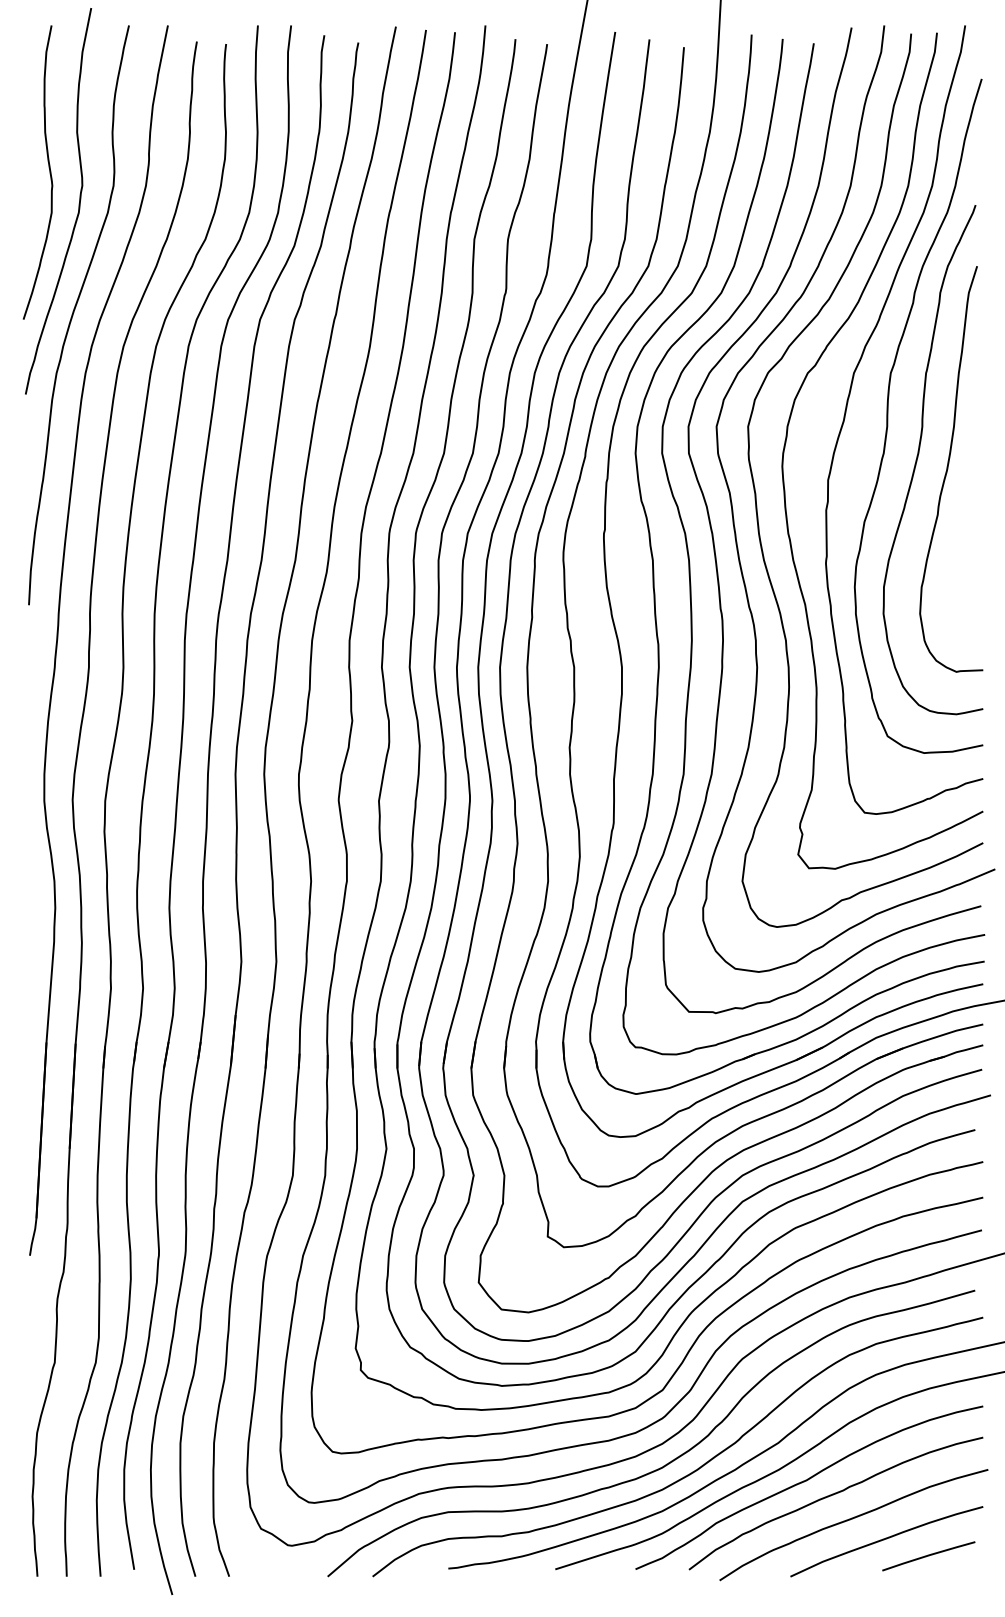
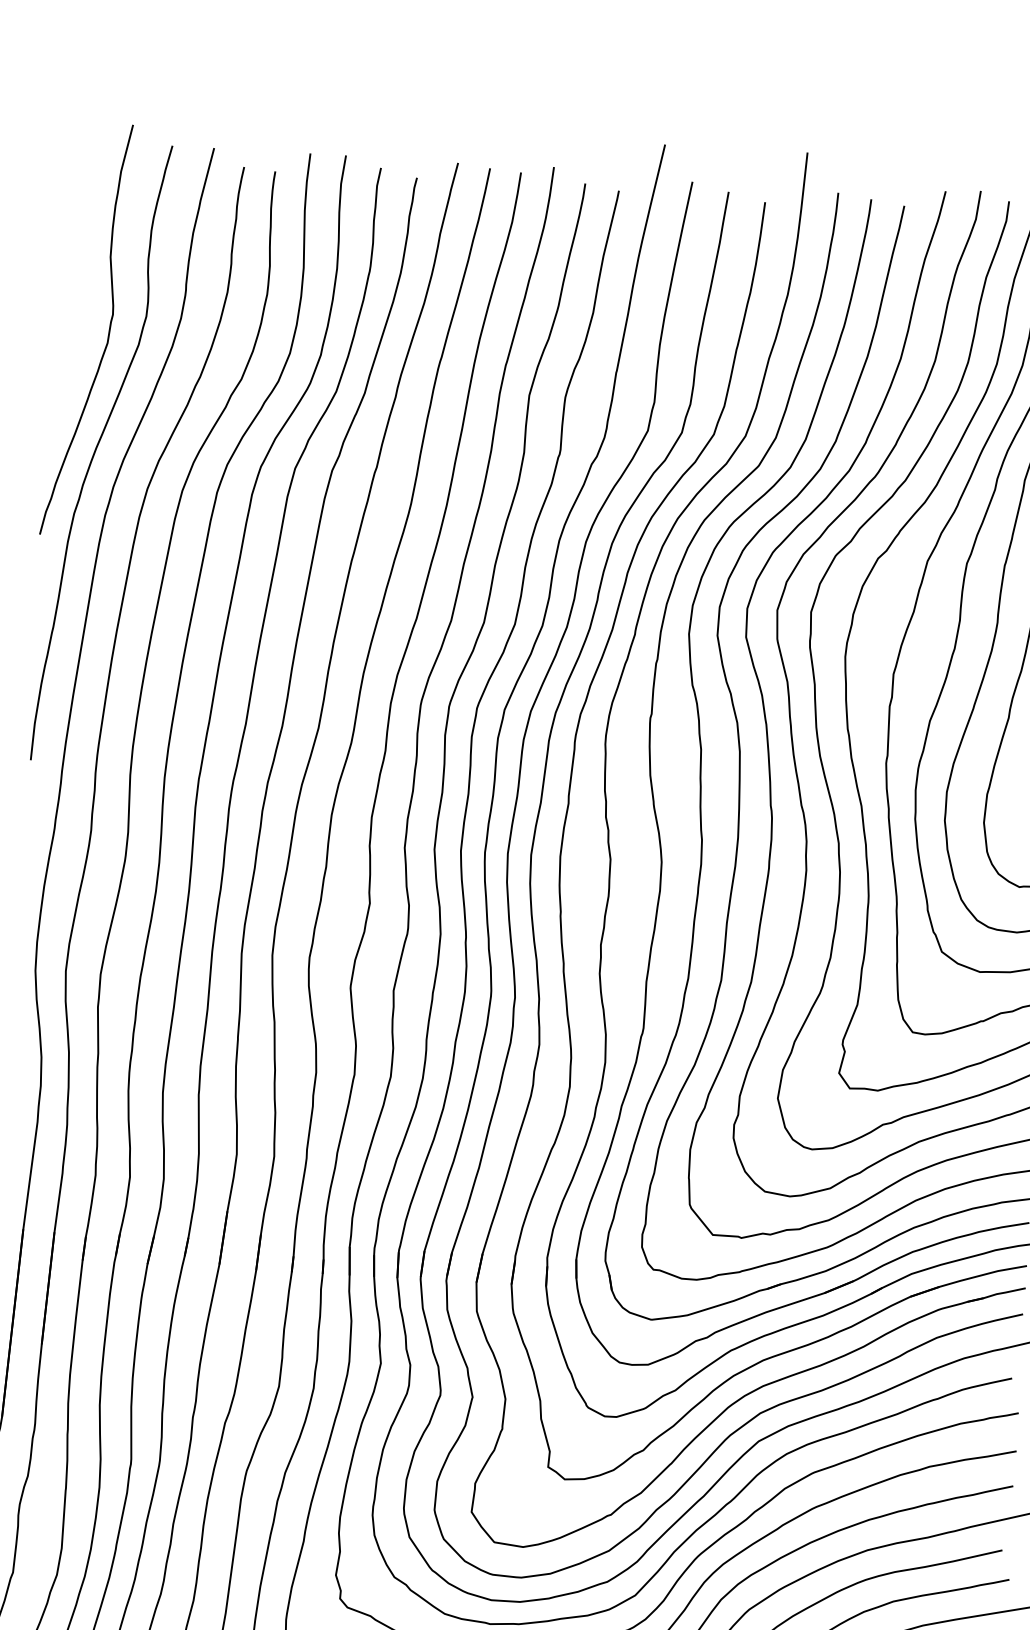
curve: (49, 172) -> (78, 298), removed

